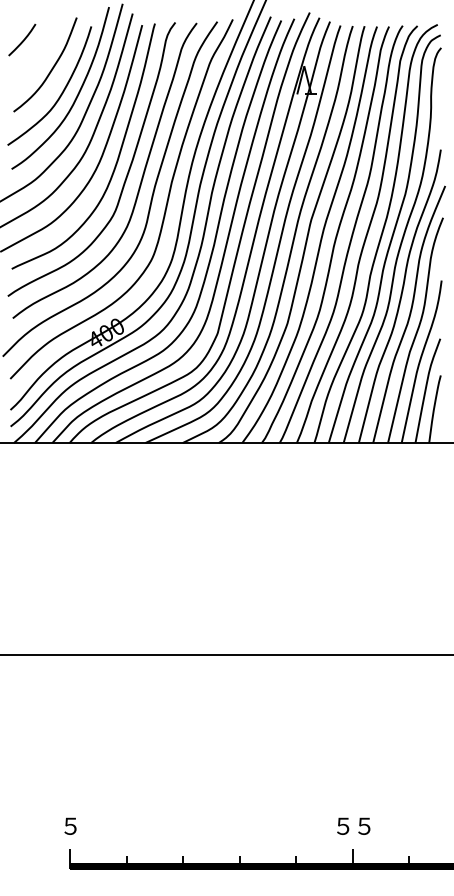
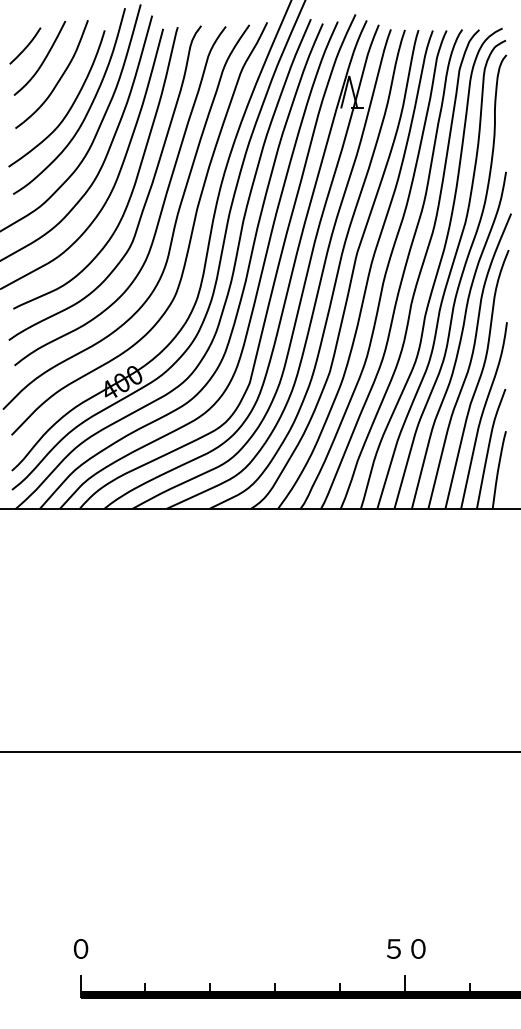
curve: (38, 51) -> (43, 59), added
text: (70, 825) -> (80, 948), ５ -> ０
text: (364, 825) -> (418, 948), ５ -> ０

